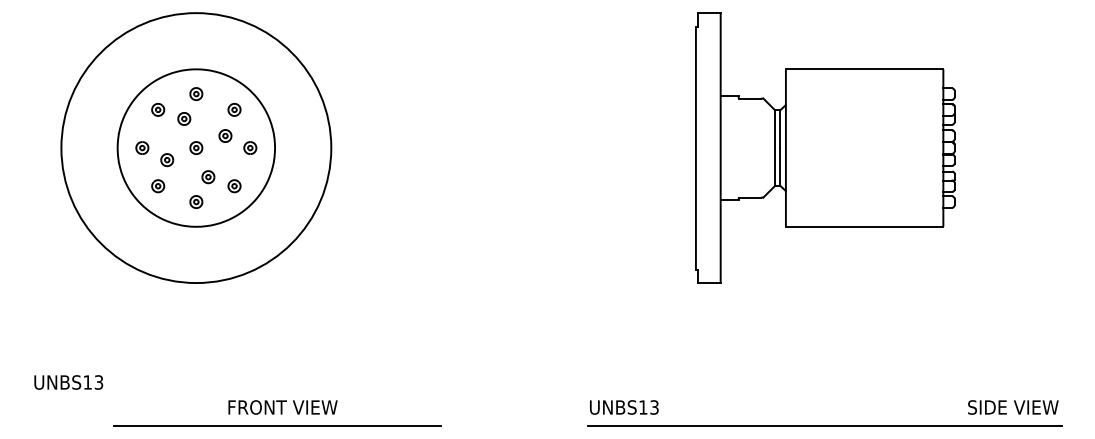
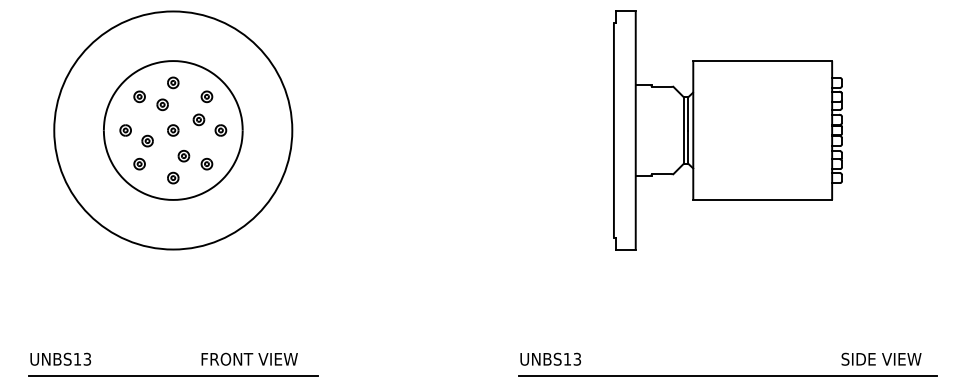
text: (68, 382) -> (60, 359), moved
text: (1013, 407) -> (881, 359), moved
line: (277, 425) -> (173, 375), moved

